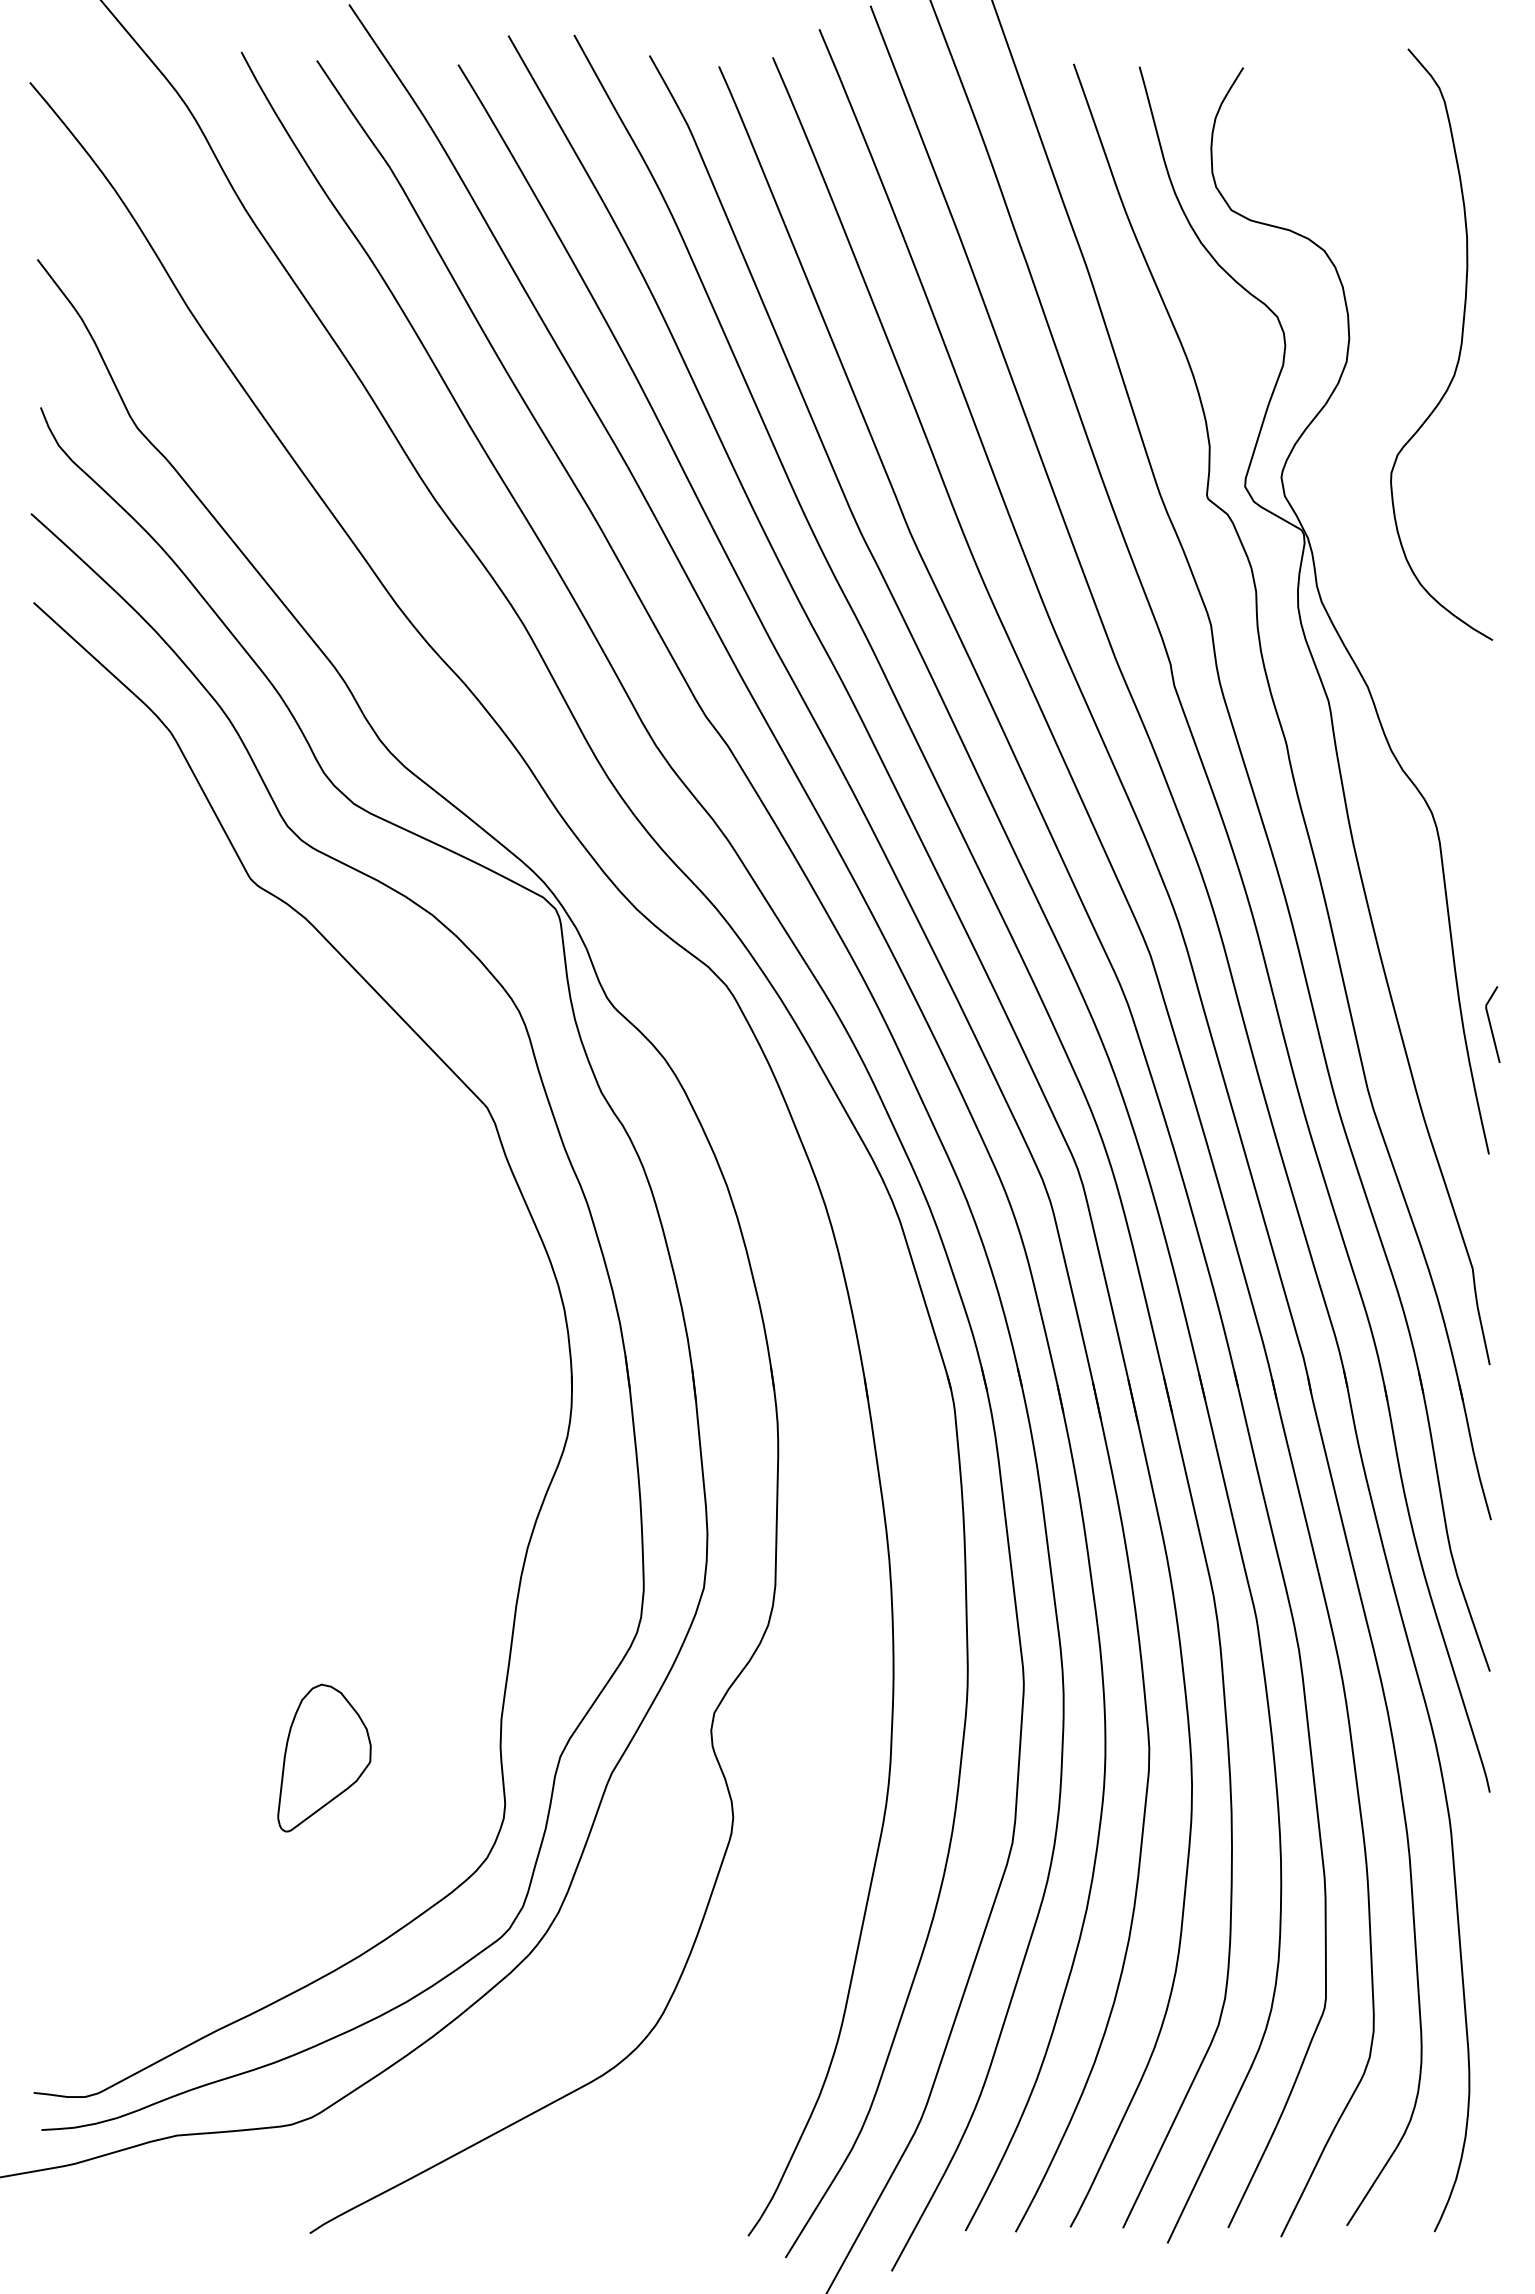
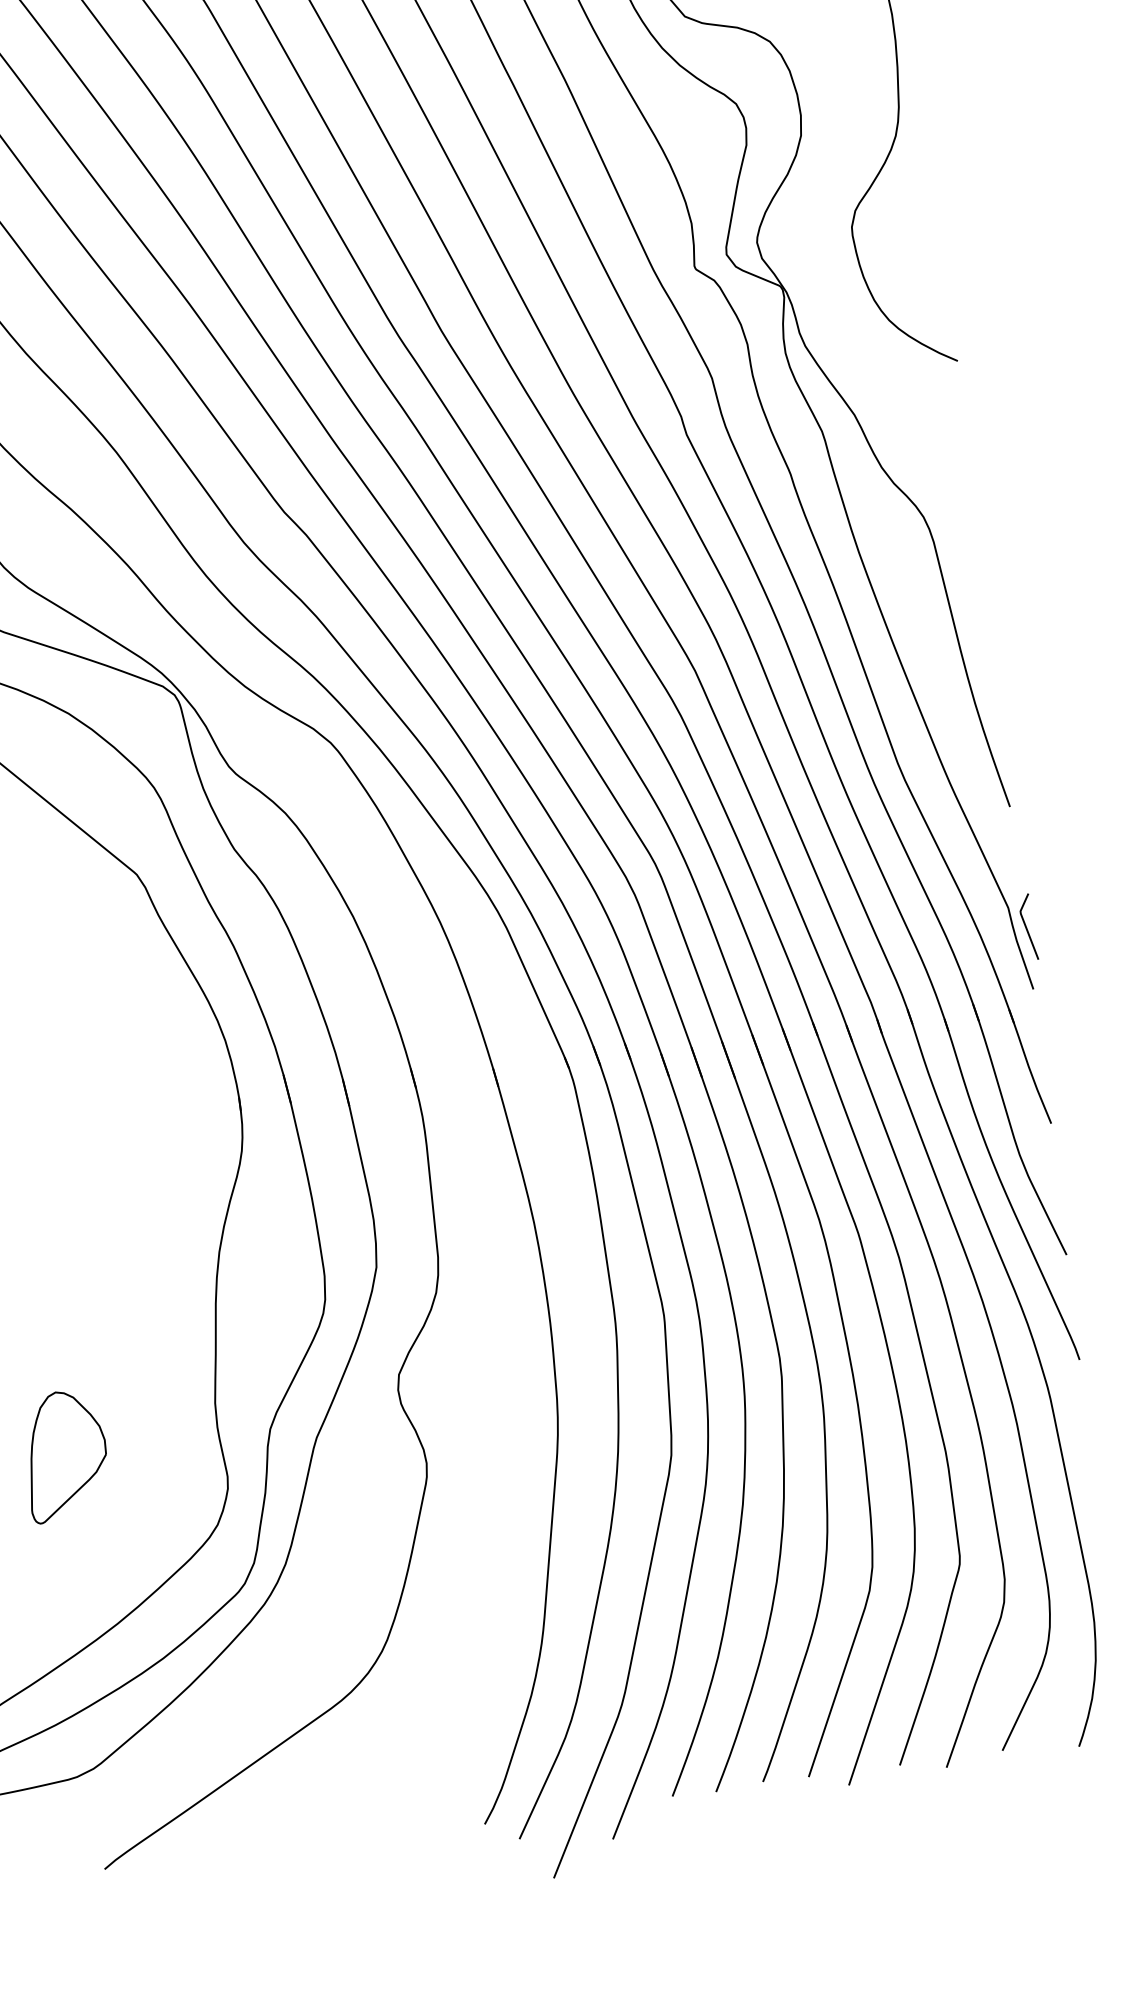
line: (1491, 1024) -> (1027, 927), moved

